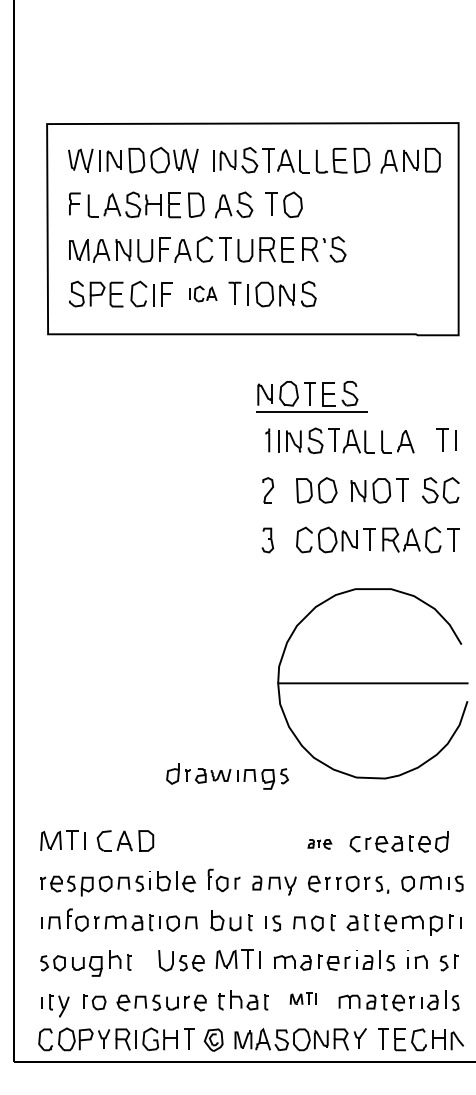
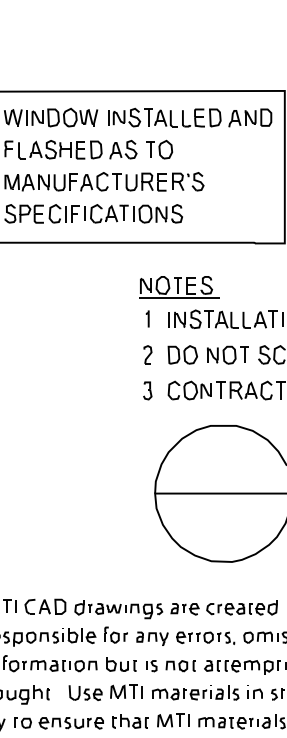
part: (203, 293) -> (101, 213), size x1.67
part: (346, 440) -> (217, 319), moved
part: (227, 776) -> (118, 609), moved
part: (319, 844) -> (184, 609), size x1.67
part: (303, 998) -> (173, 720), size x1.67

